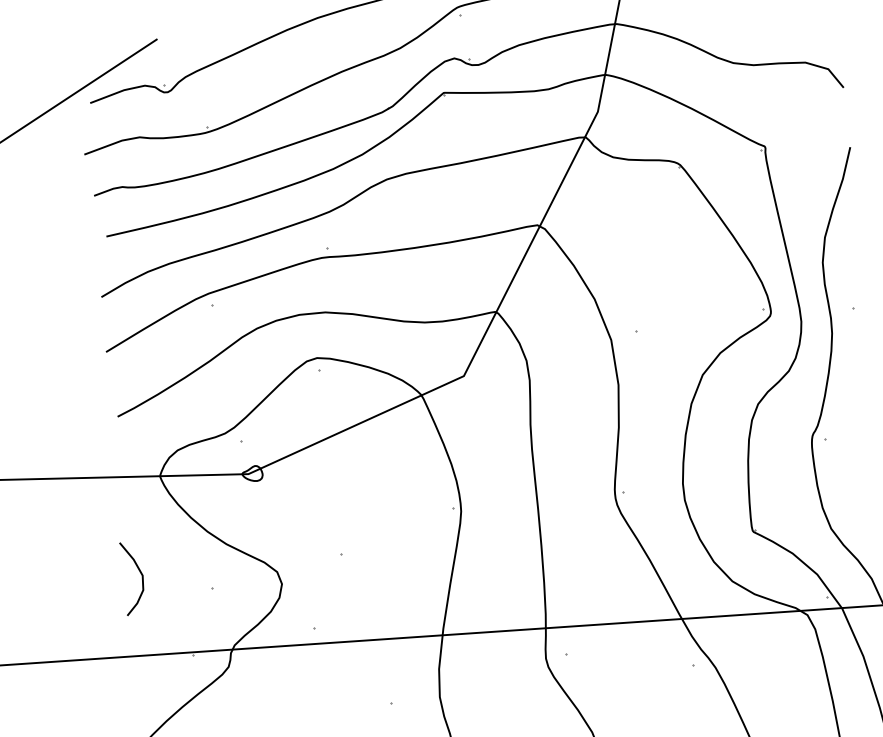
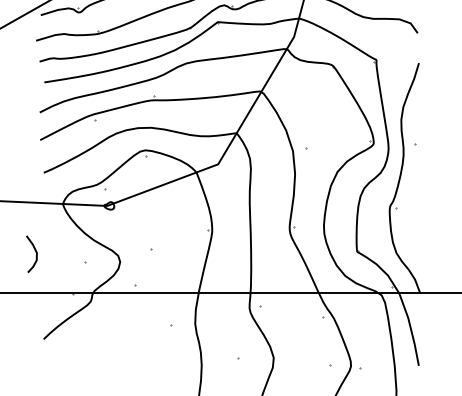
curve: (139, 574) -> (35, 252), moved

